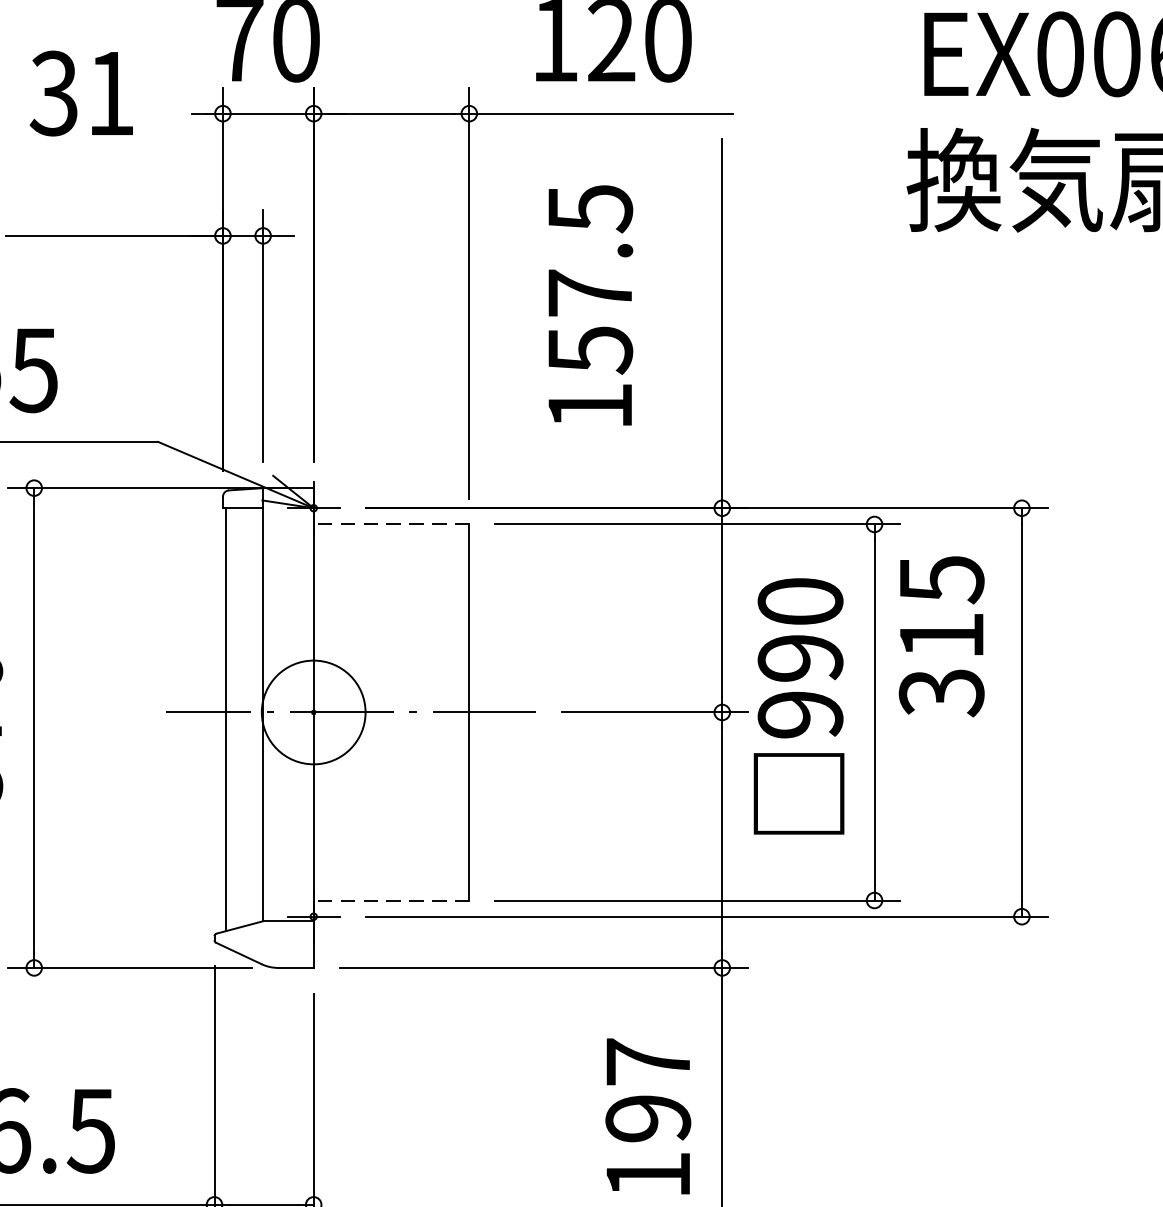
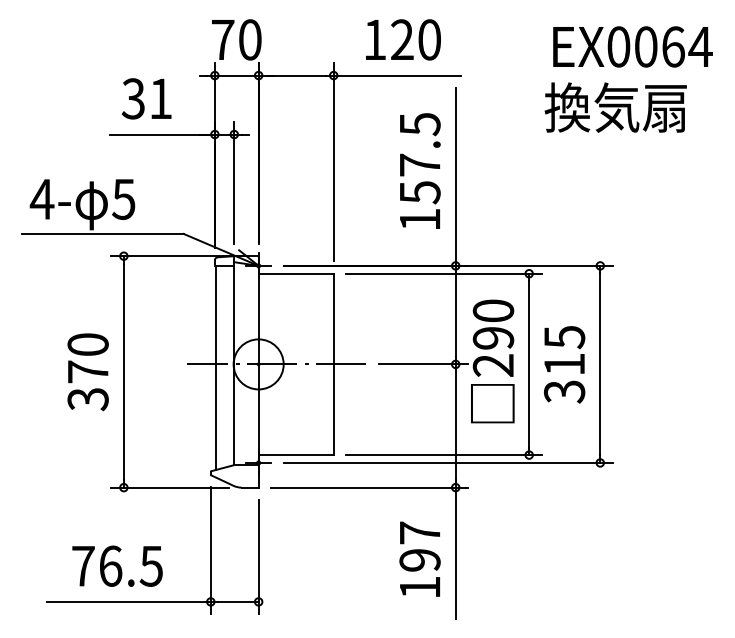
text: (81, 92) -> (146, 98), moved
text: (591, 304) -> (420, 170), moved
line: (392, 523) -> (296, 273), dashed -> solid
text: (941, 635) -> (564, 364), moved
text: (800, 714) -> (493, 365), 990 -> 290
line: (392, 901) -> (296, 455), dashed -> solid

